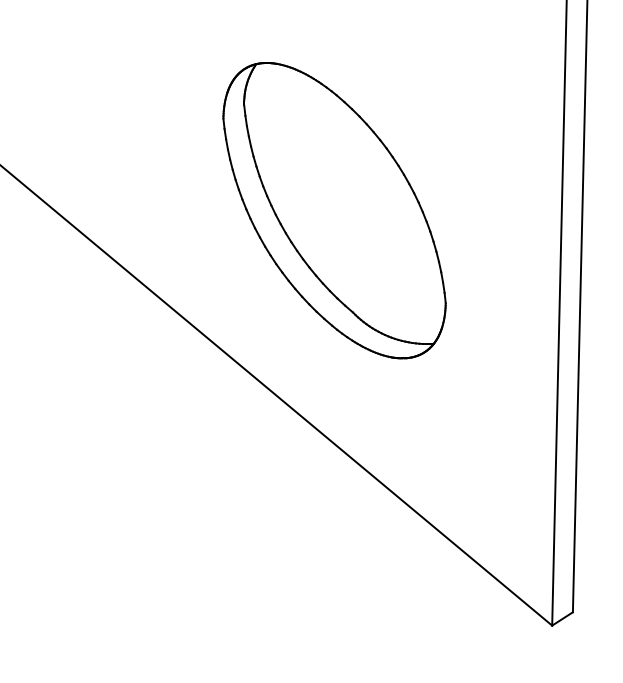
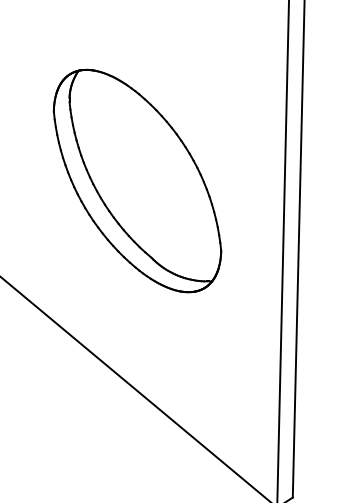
part: (334, 210) -> (137, 180), moved

